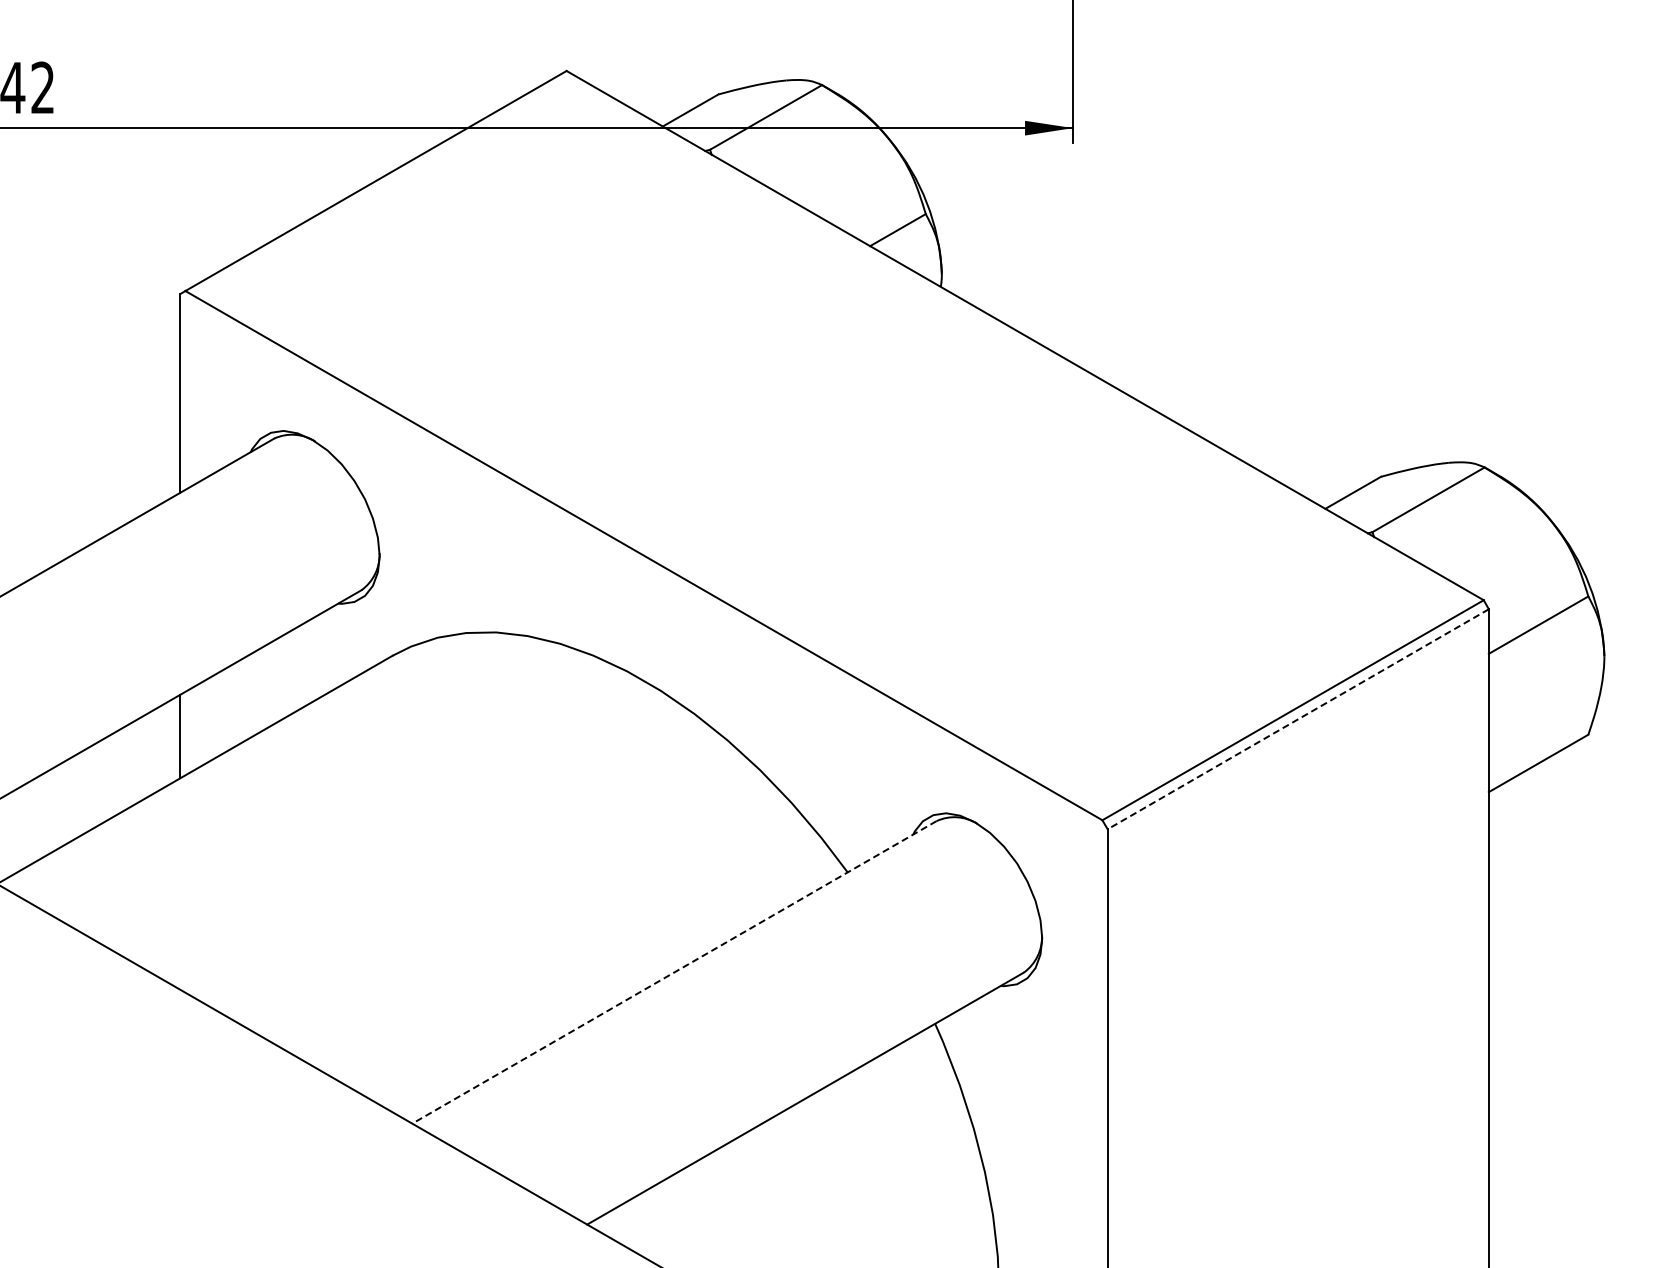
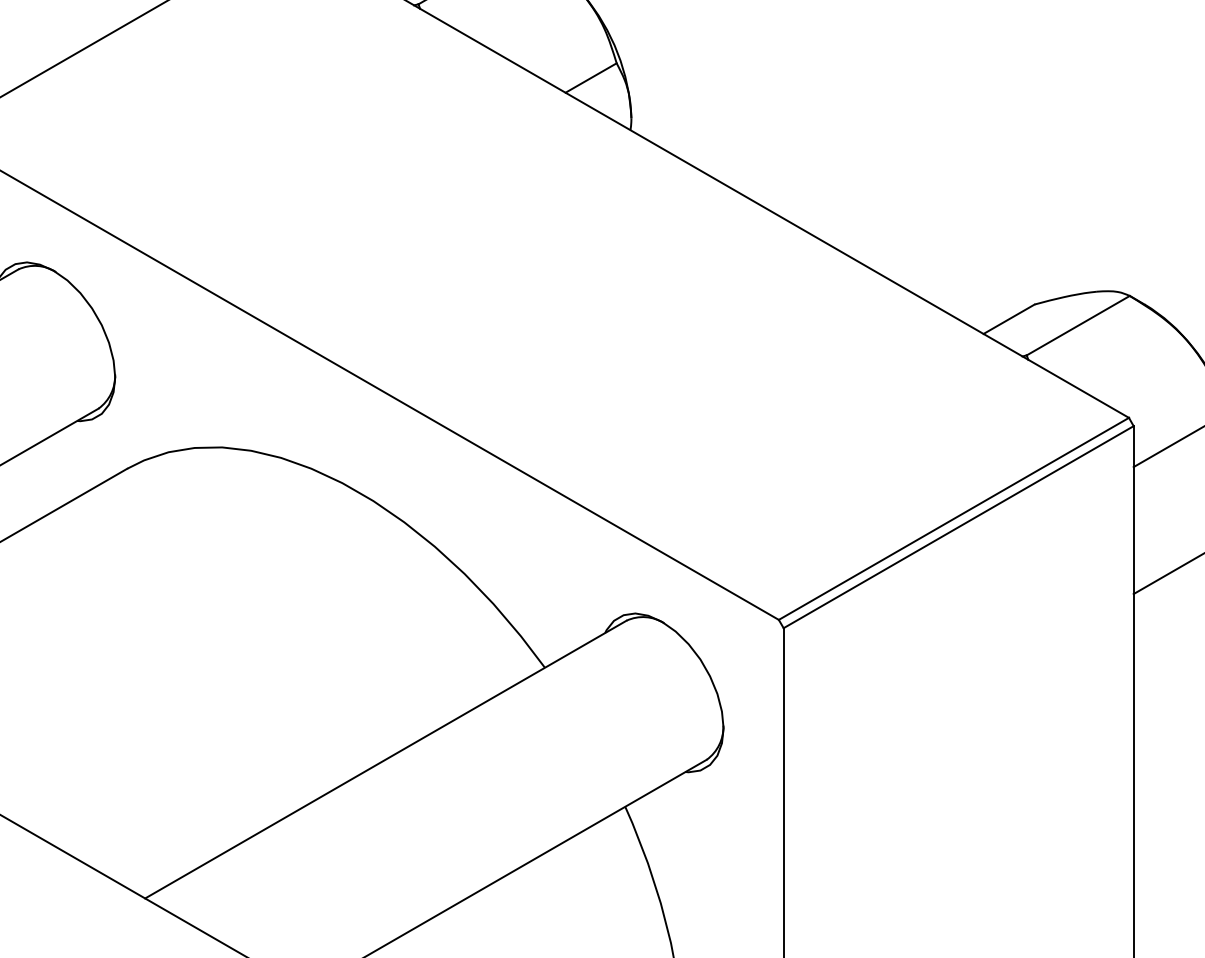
line: (1297, 719) -> (957, 527), dashed -> solid
line: (674, 972) -> (385, 759), dashed -> solid

